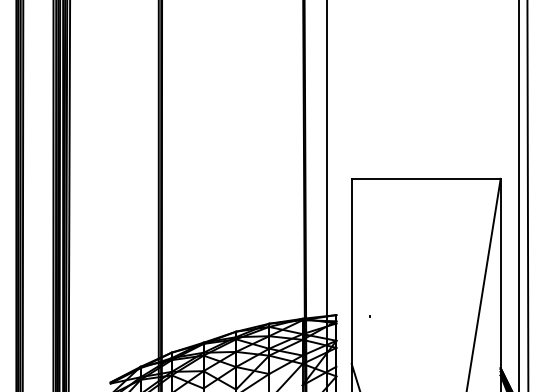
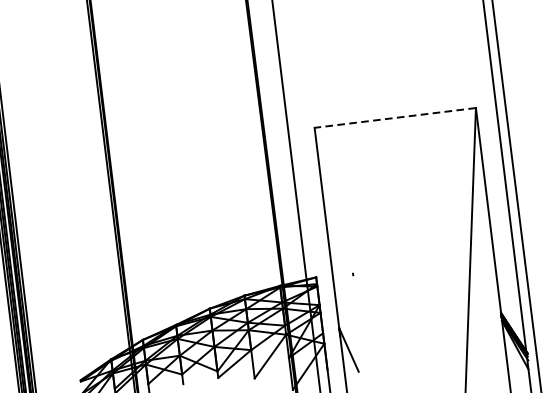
line: (425, 178) -> (394, 117), solid -> dashed

